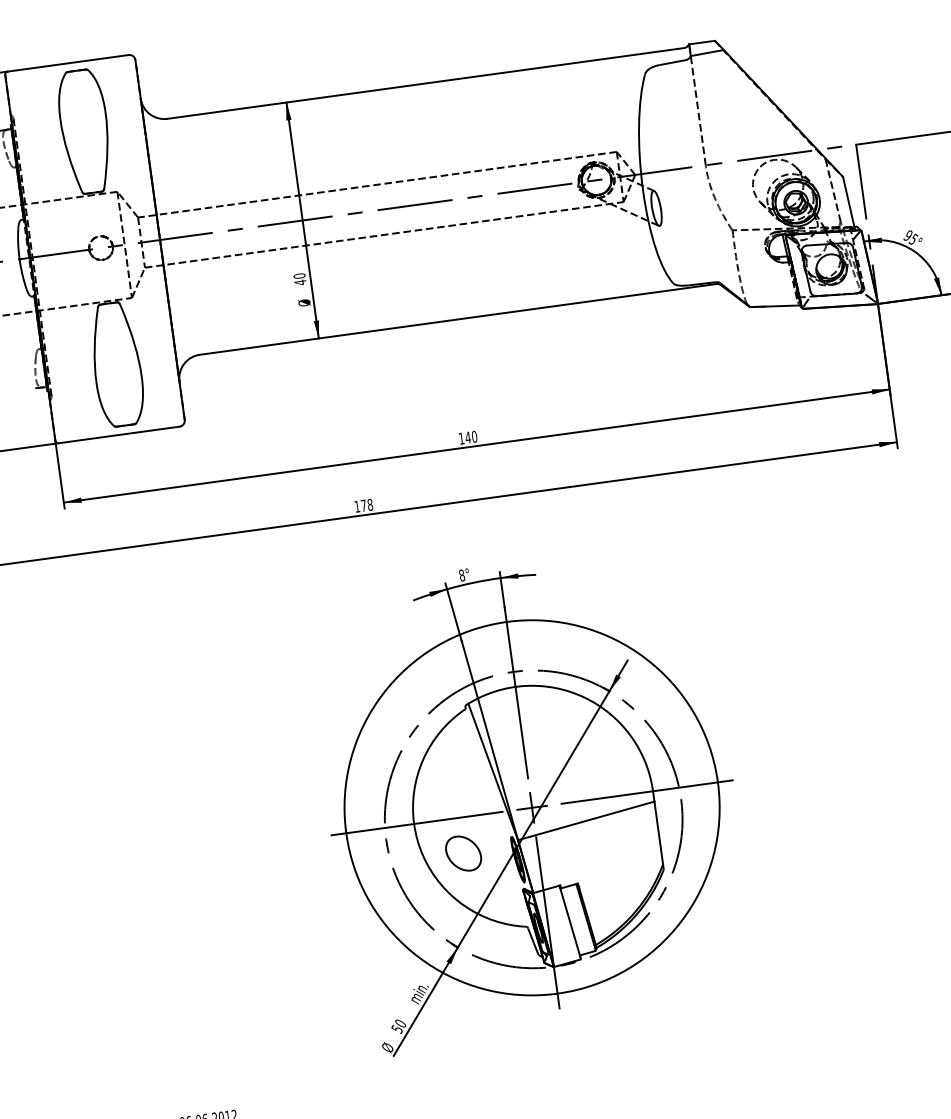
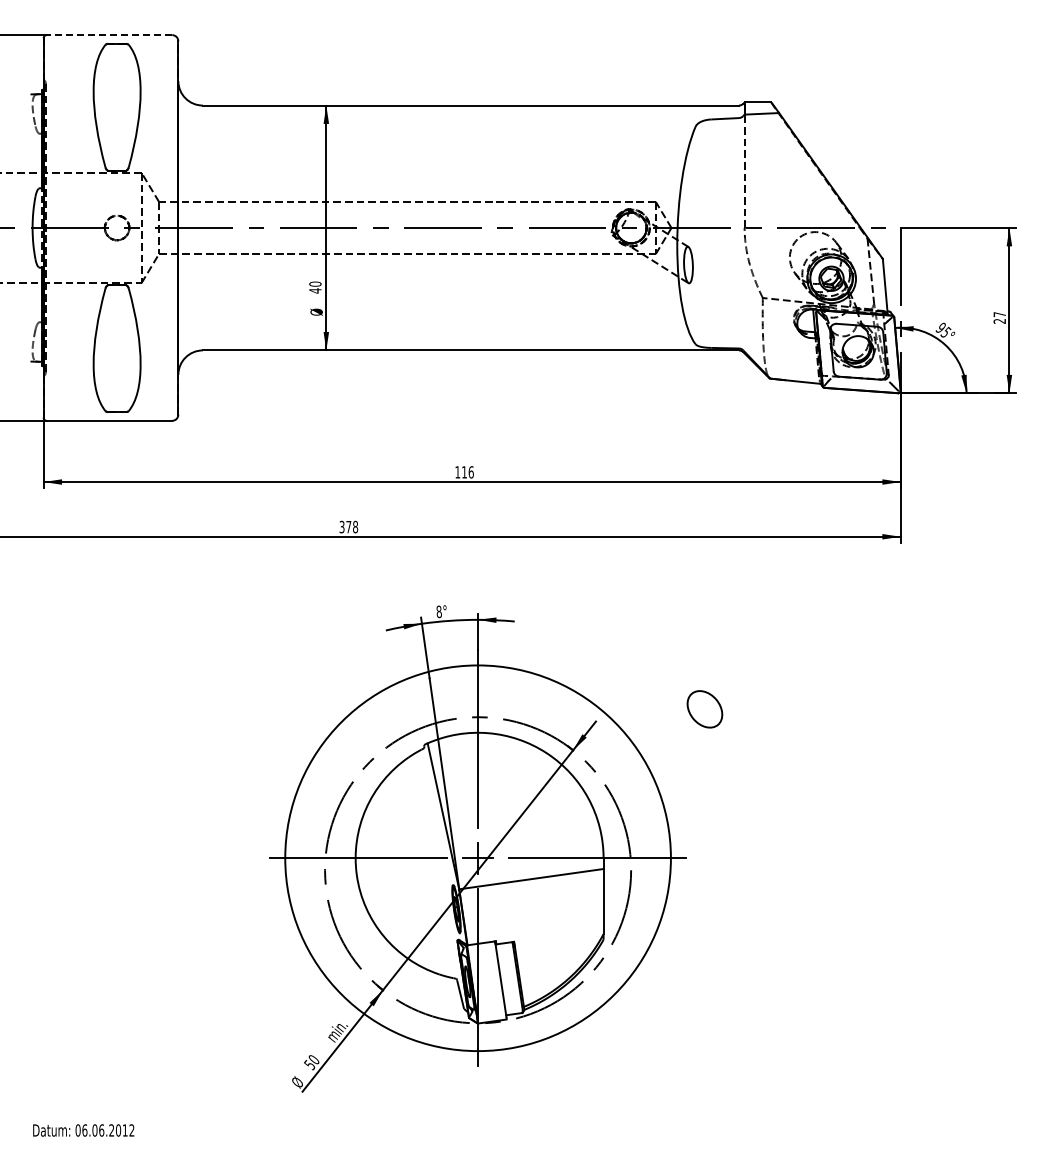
line: (68, 63) -> (109, 35), solid -> dashed
text: (470, 437) -> (467, 472), 140 -> 116
text: (356, 506) -> (341, 526), 178 -> 378
part: (463, 853) -> (704, 709), moved

